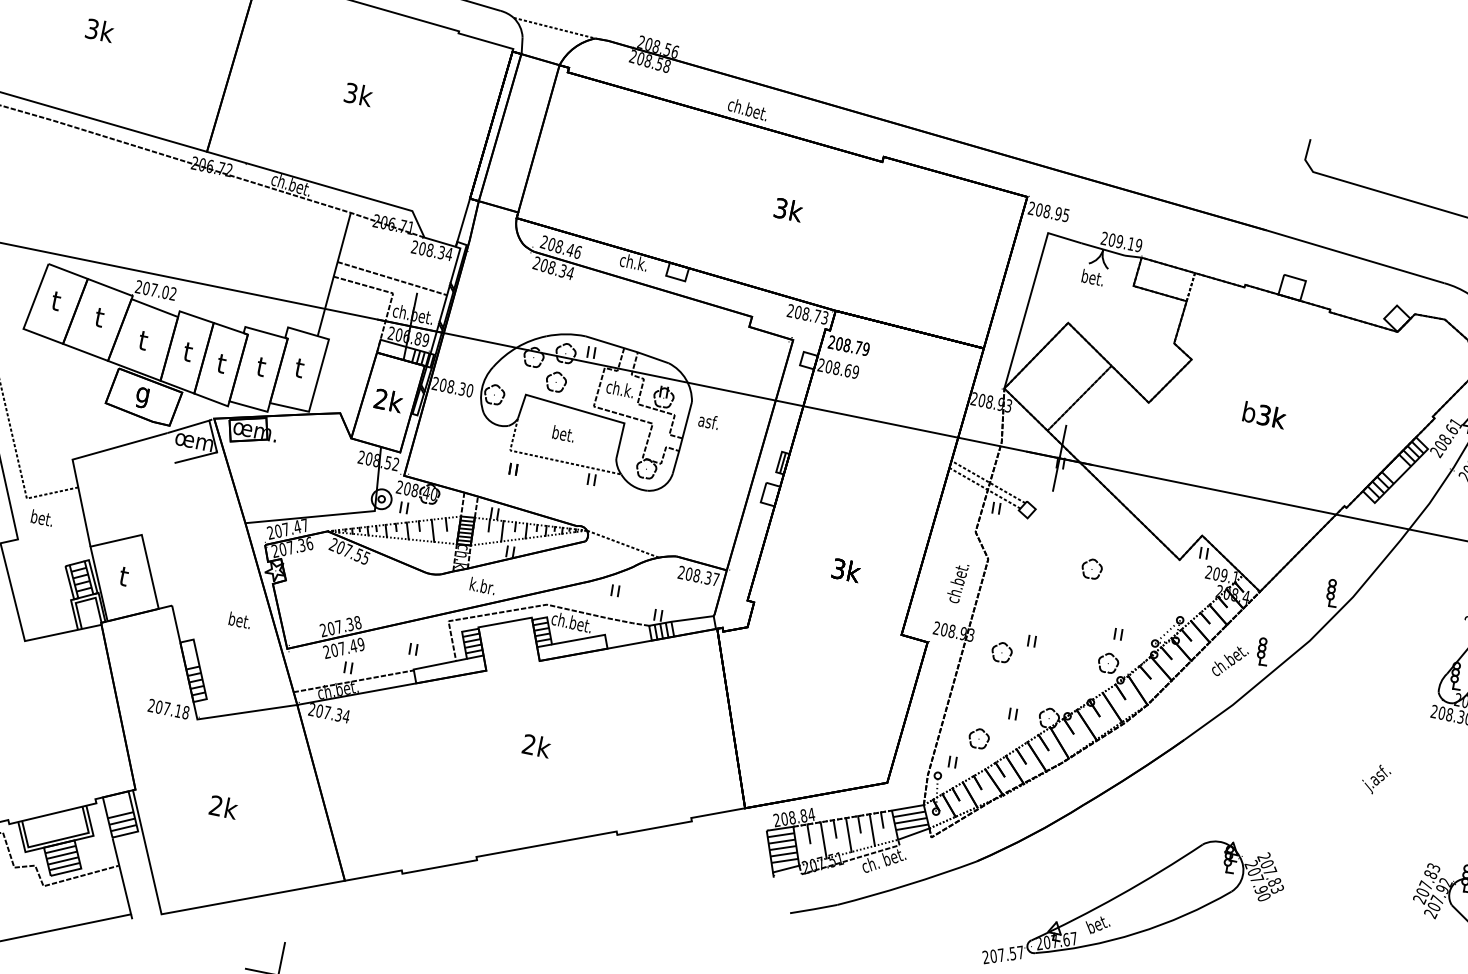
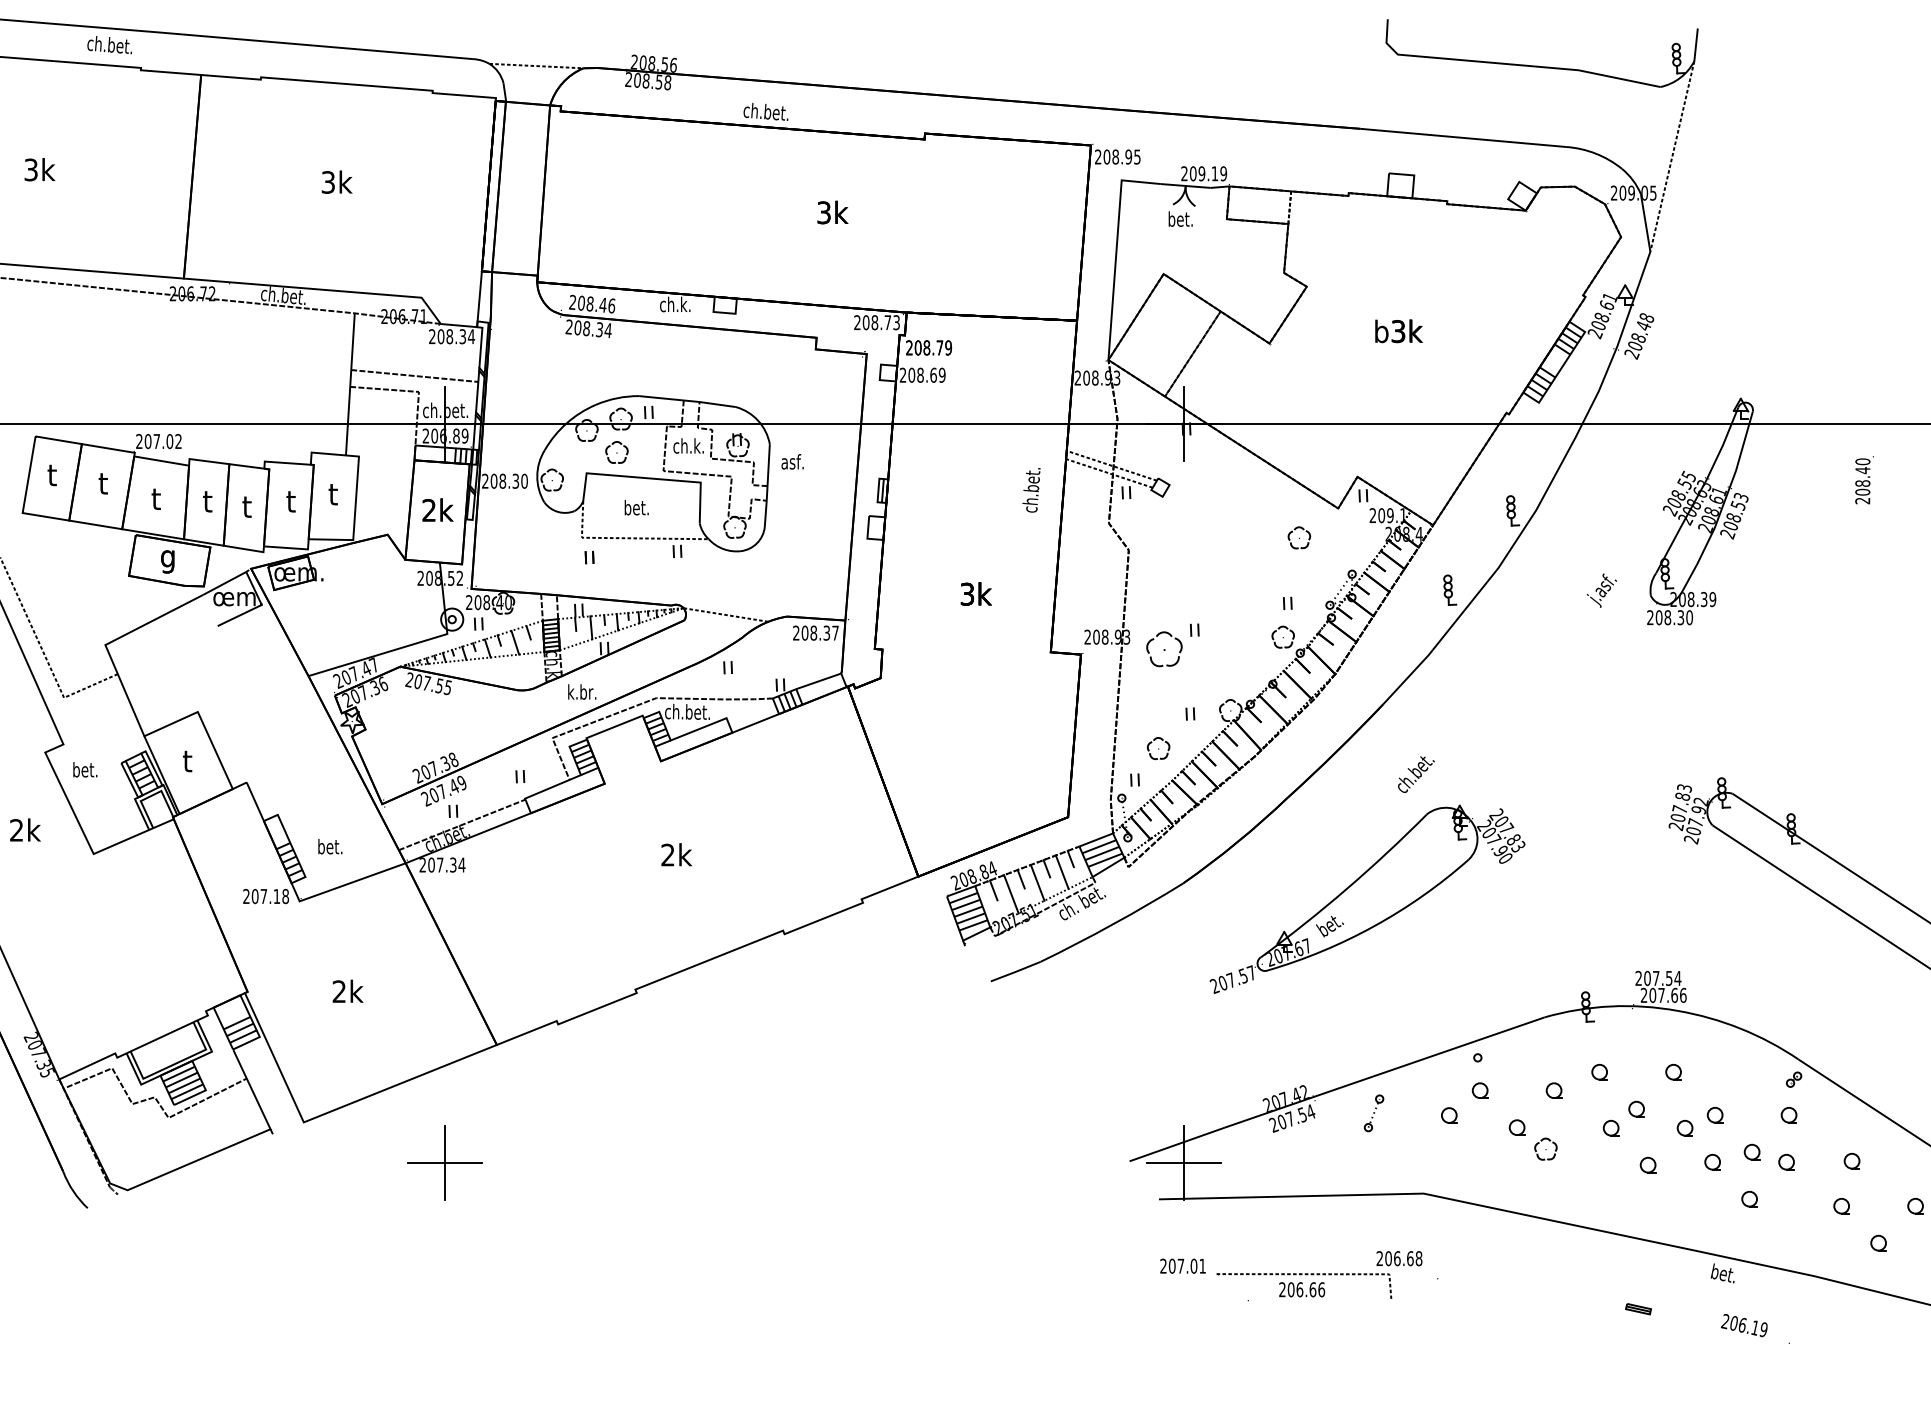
text: (42, 517) -> (85, 769), moved
part: (1092, 568) -> (1299, 537), moved
text: (957, 583) -> (1031, 490), moved
text: (240, 620) -> (330, 846), moved
part: (1002, 651) -> (1164, 648), size x1.6
text: (1230, 661) -> (1416, 774), moved
text: (1375, 779) -> (1601, 590), moved

